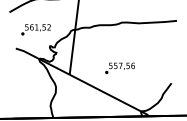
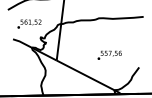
text: (119, 67) -> (109, 54), moved

